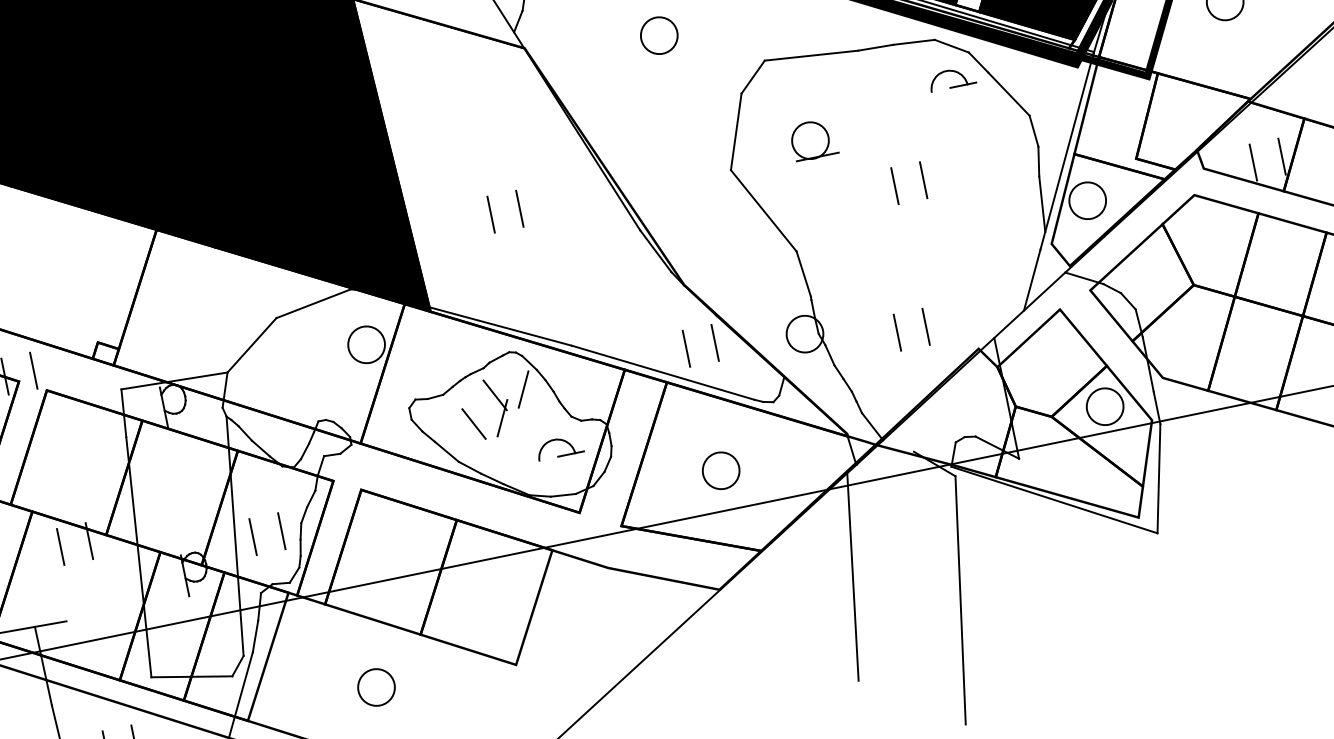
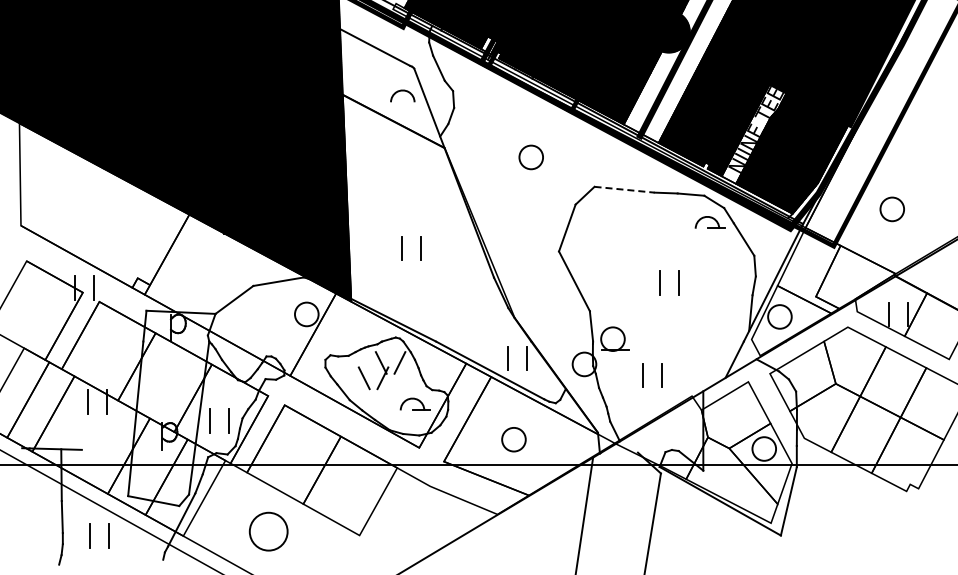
line: (812, 55) -> (625, 189), solid -> dashed
part: (812, 139) -> (614, 338), moved
circle: (376, 687) -> (268, 531), size x1.6

